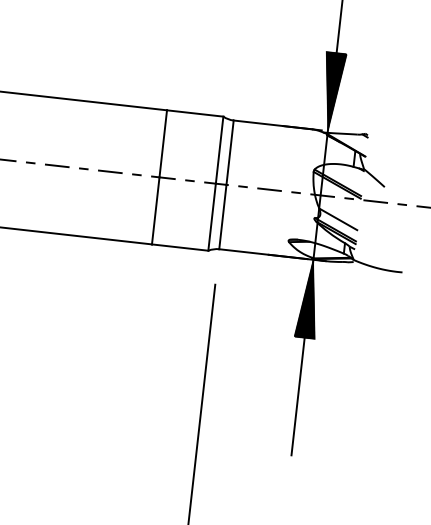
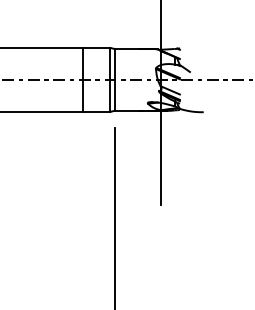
hatch: (332, 90) -> (160, 29), removed
hatch: (308, 298) -> (160, 129), removed

